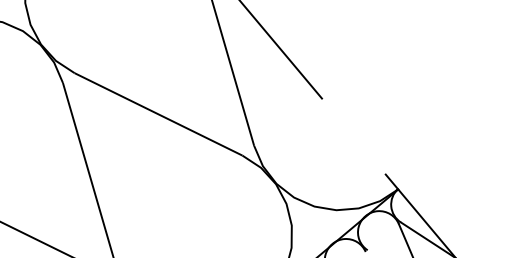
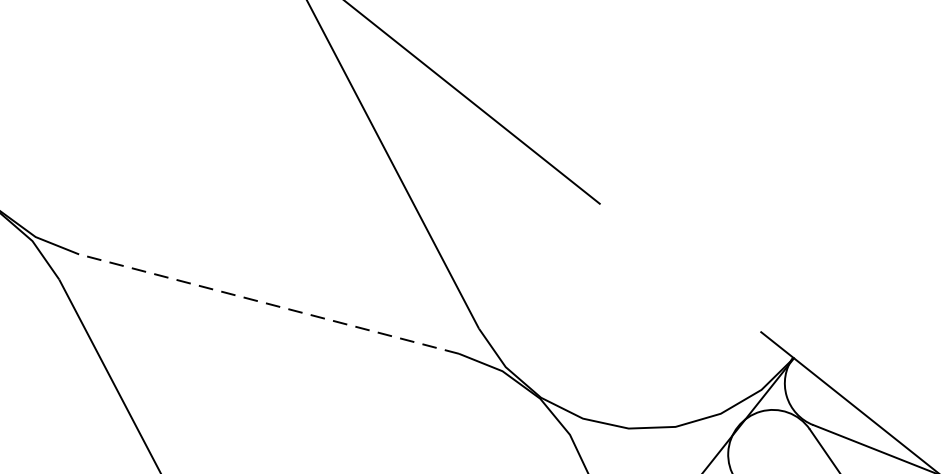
line: (158, 114) -> (269, 304), solid -> dashed

